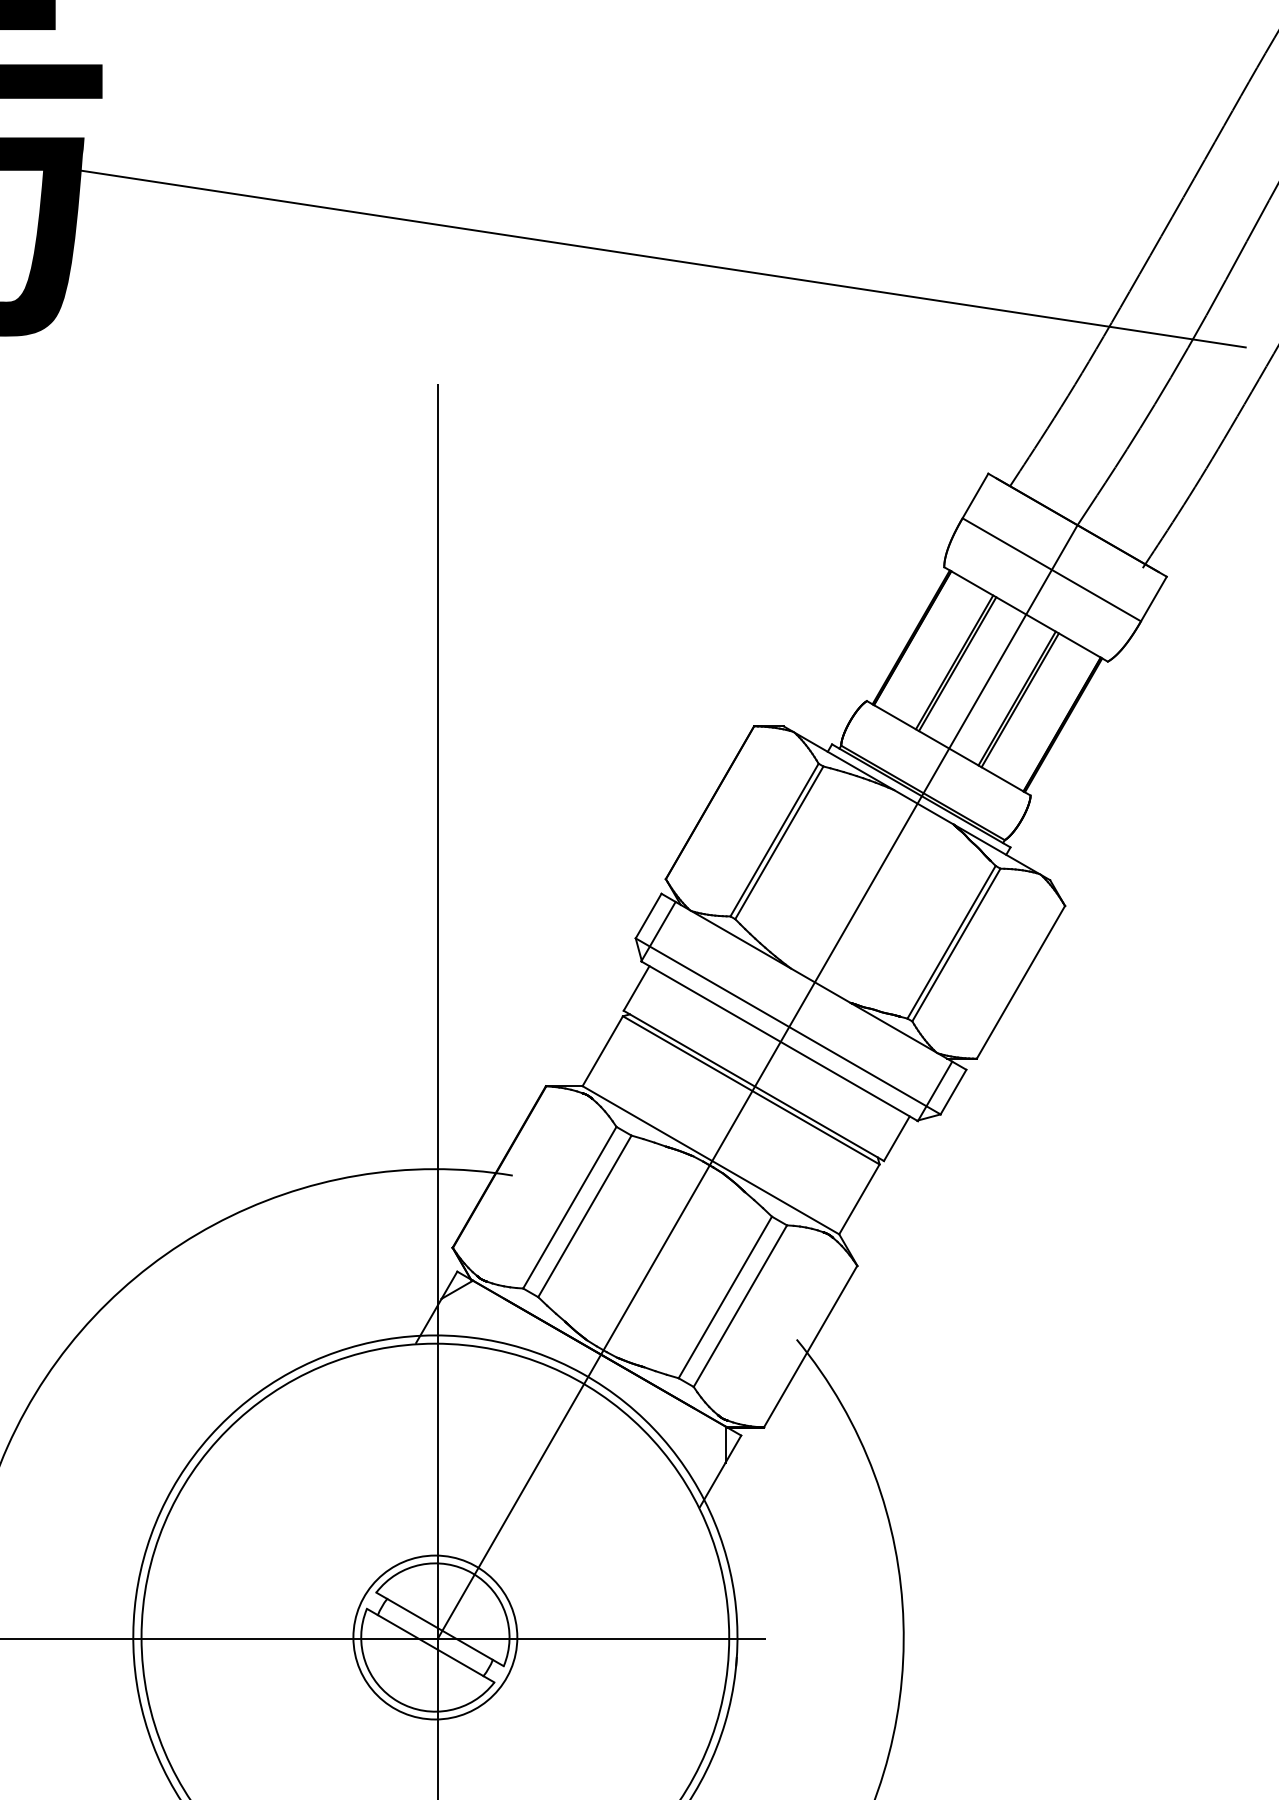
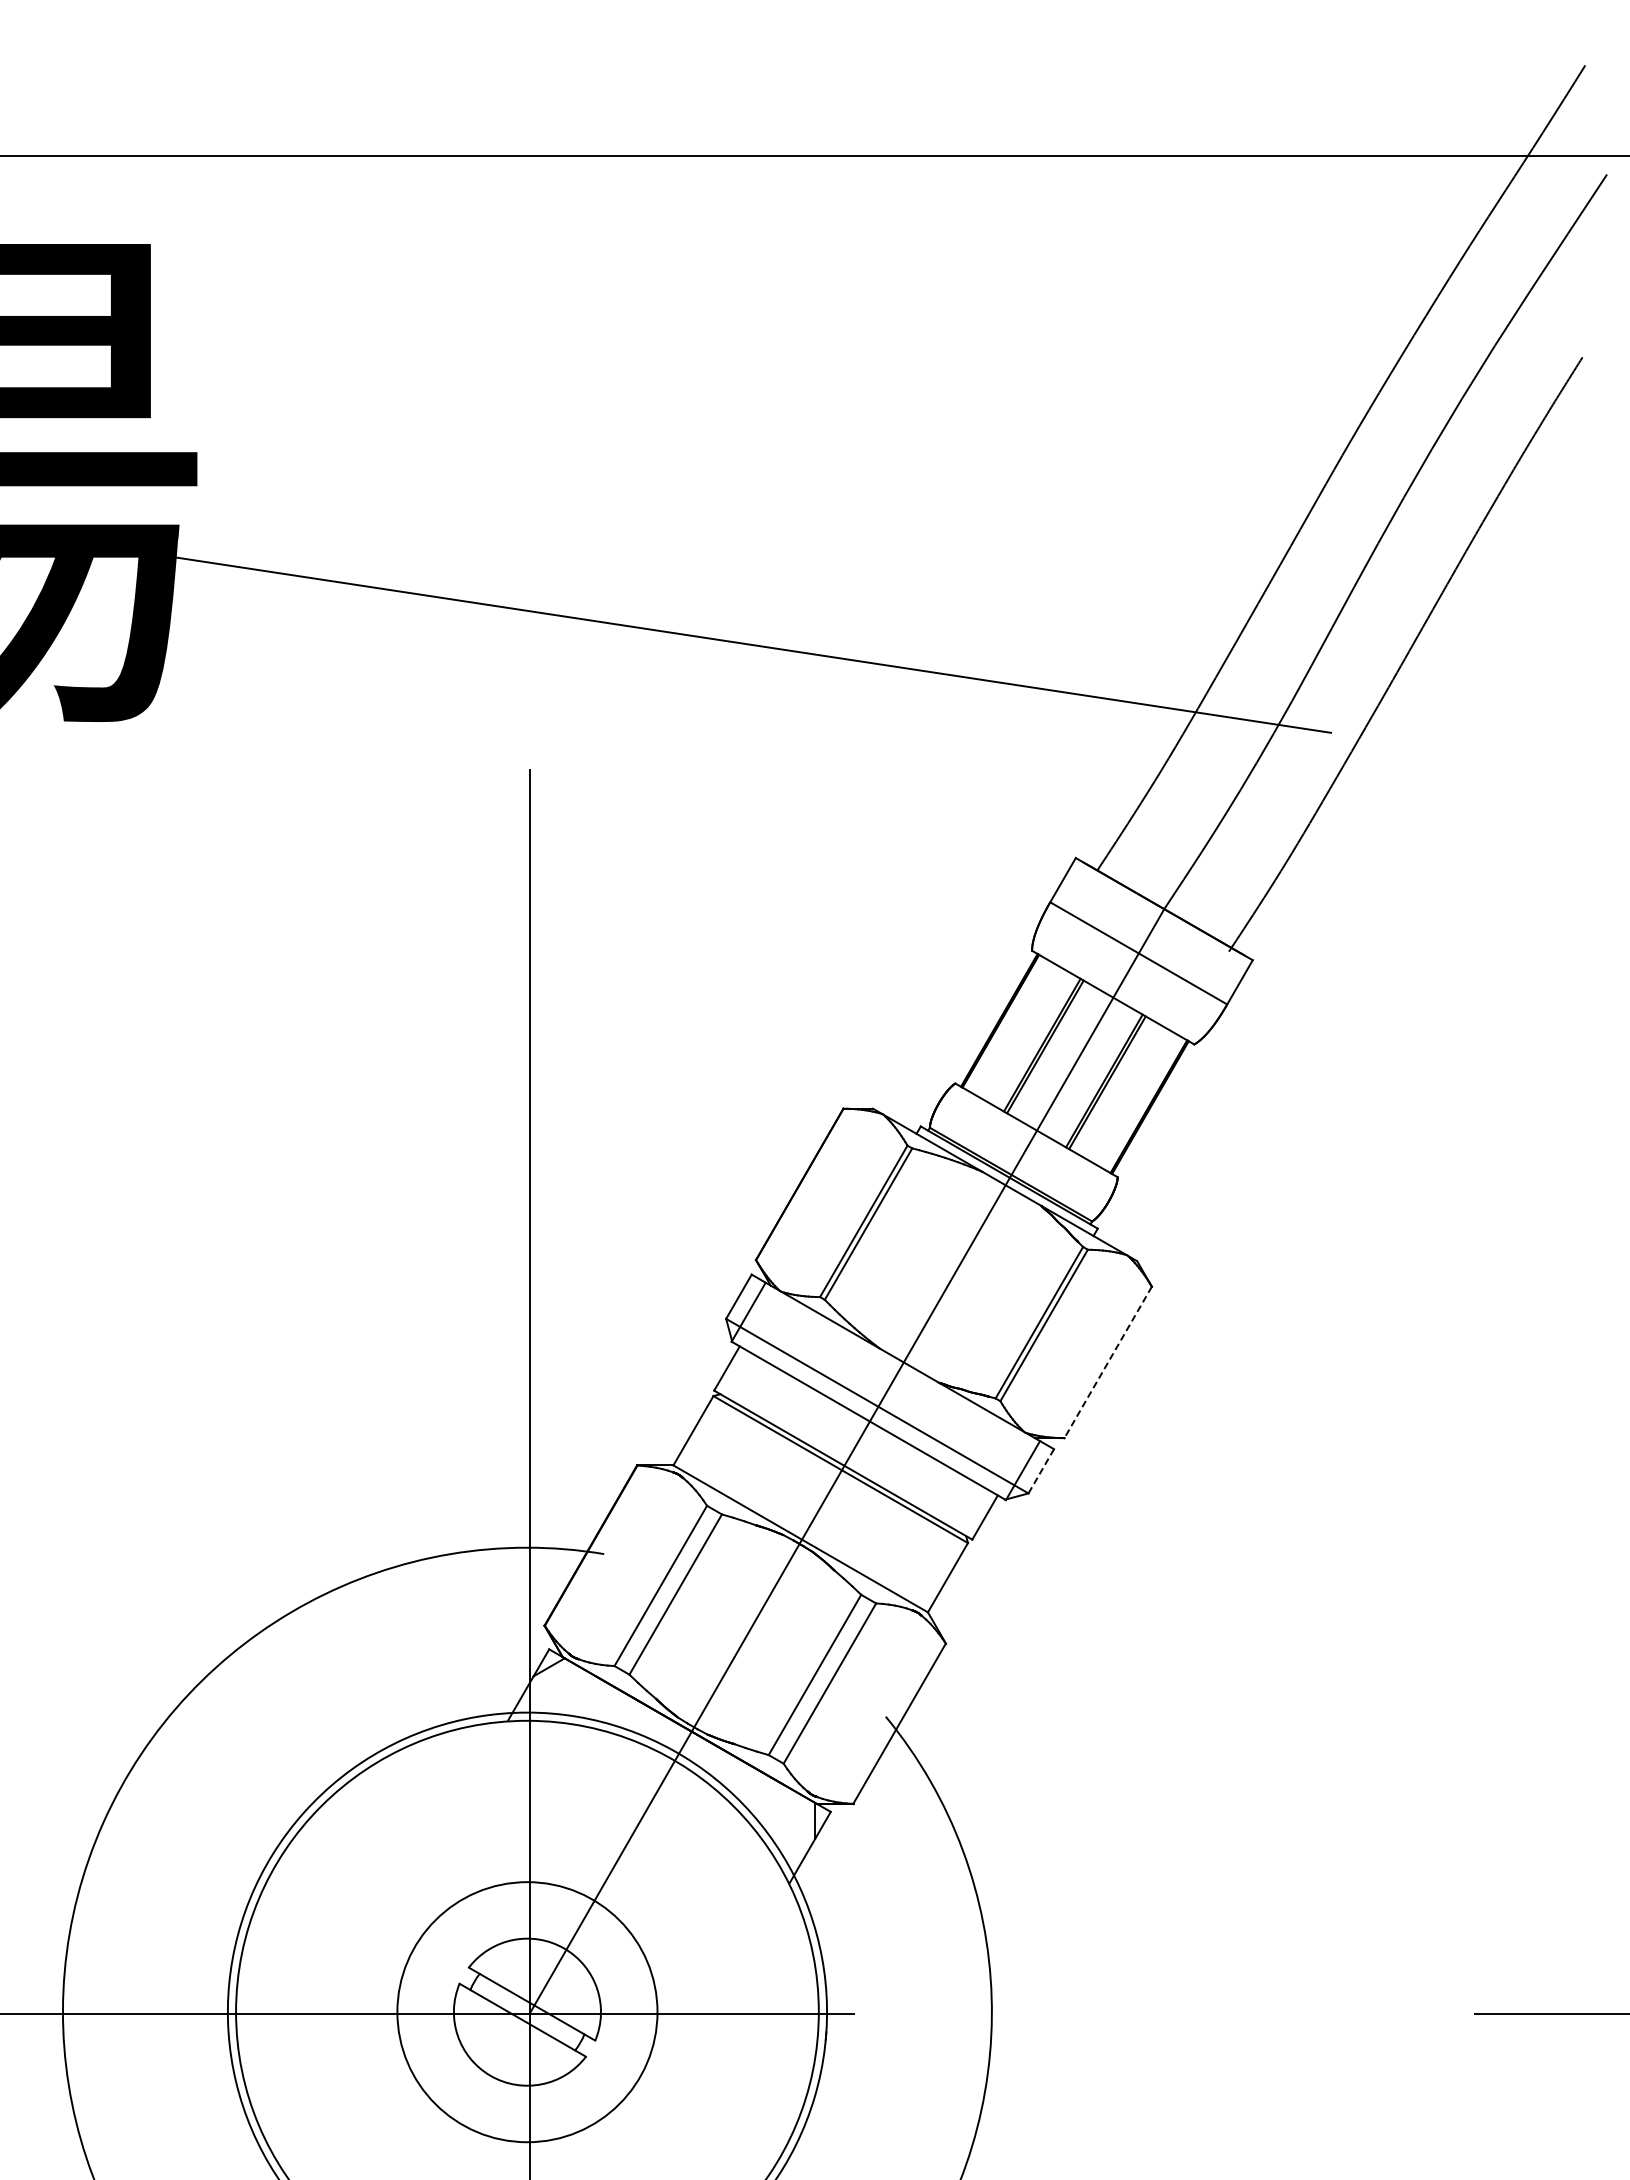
line: (1020, 982) -> (1107, 1362), solid -> dashed
line: (953, 1092) -> (1041, 1471), solid -> dashed
circle: (435, 1636) -> (527, 2011), size x1.6

